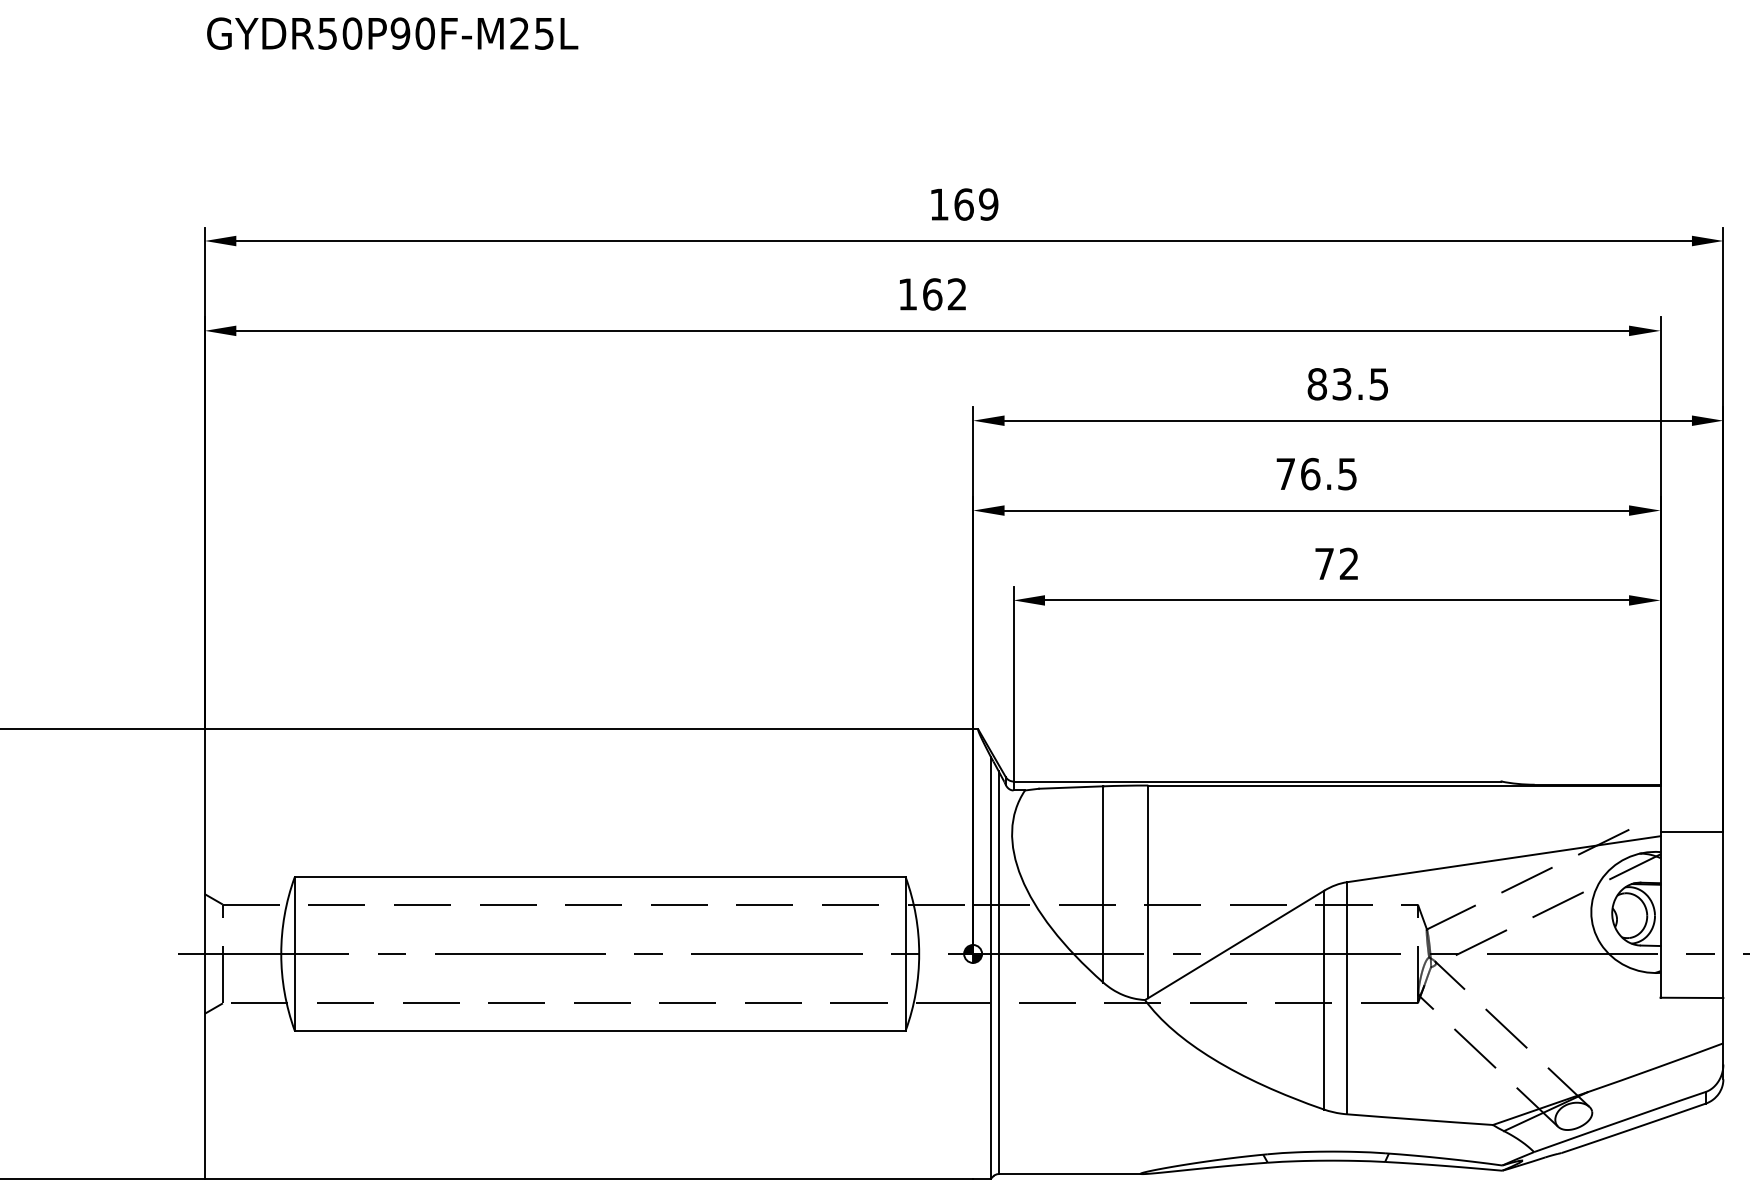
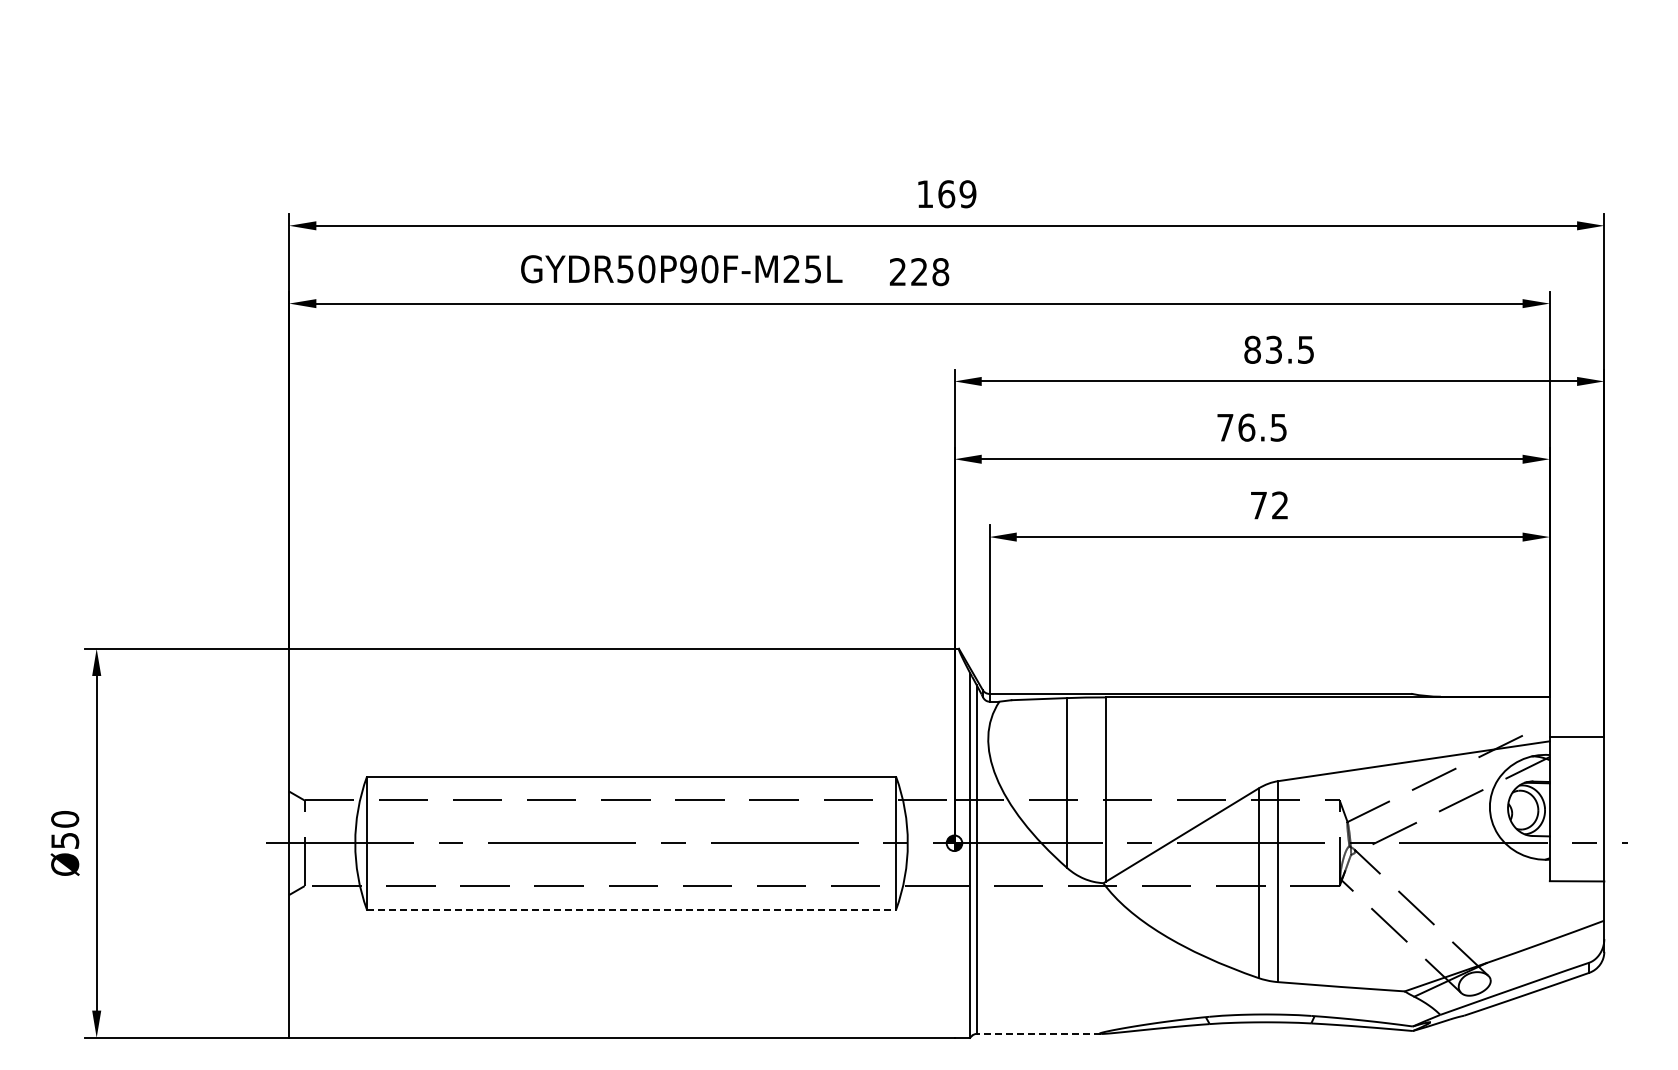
text: (392, 33) -> (681, 269), moved
text: (932, 294) -> (919, 272), 162 -> 228
line: (600, 1030) -> (631, 909), solid -> dashed
line: (1070, 1173) -> (1038, 1033), solid -> dashed

